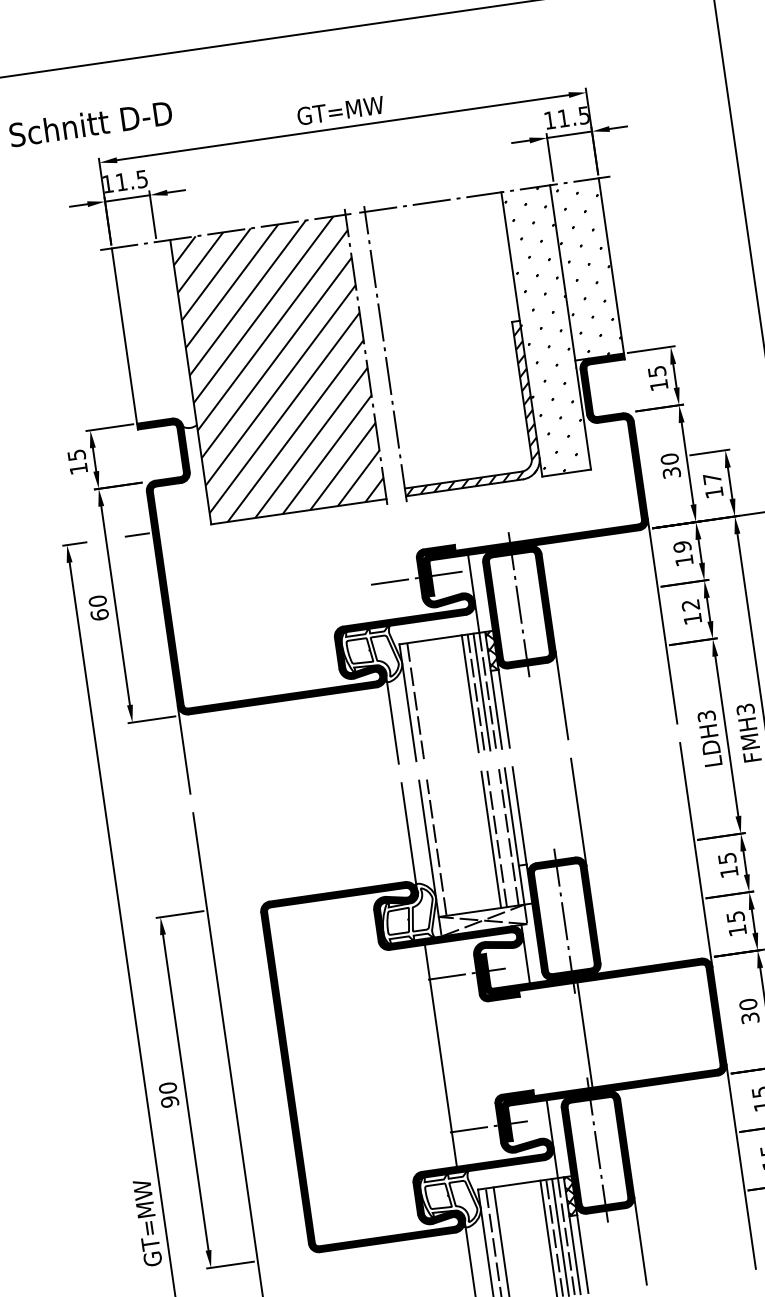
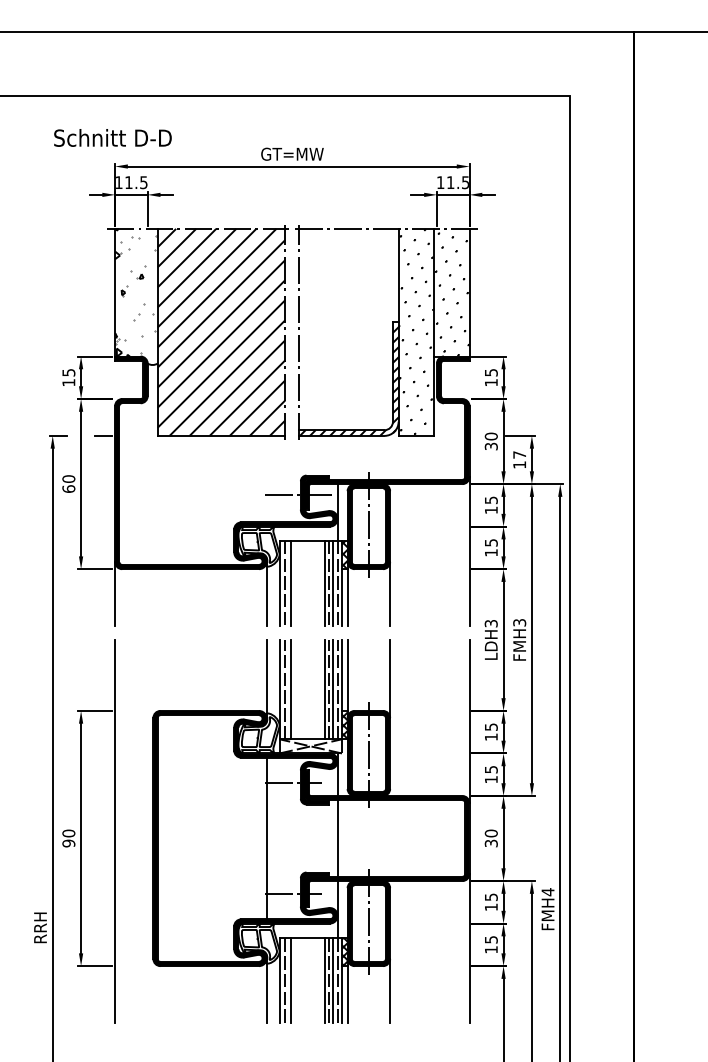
hatch: (152, 331) -> (135, 292), added
text: (681, 547) -> (490, 500), 19 -> 15
text: (689, 604) -> (490, 542), 12 -> 15
line: (422, 699) -> (290, 582), added
line: (503, 837) -> (333, 689), added
line: (443, 846) -> (290, 689), added
hatch: (525, 883) -> (344, 724), added
line: (584, 1035) -> (337, 838), moved
text: (147, 1222) -> (40, 927), GT=MW -> RRH

